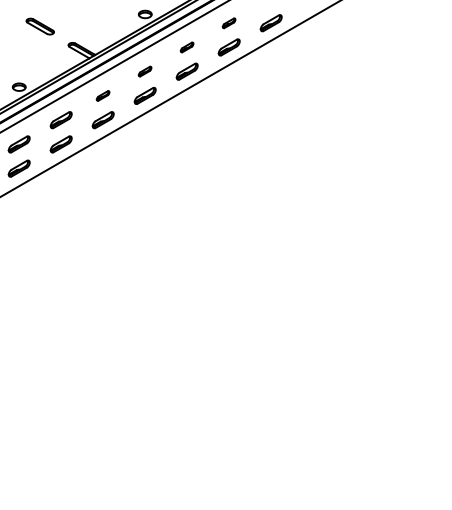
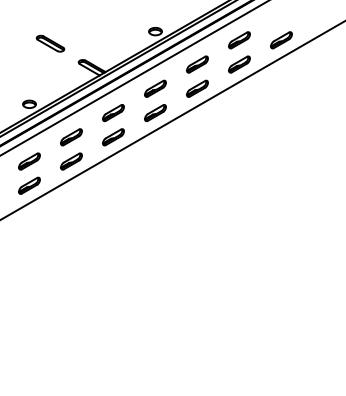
part: (228, 23) -> (238, 40), size x1.67
part: (186, 47) -> (196, 64), size x1.67
part: (144, 71) -> (154, 88), size x1.67
part: (102, 95) -> (112, 112), size x1.67

